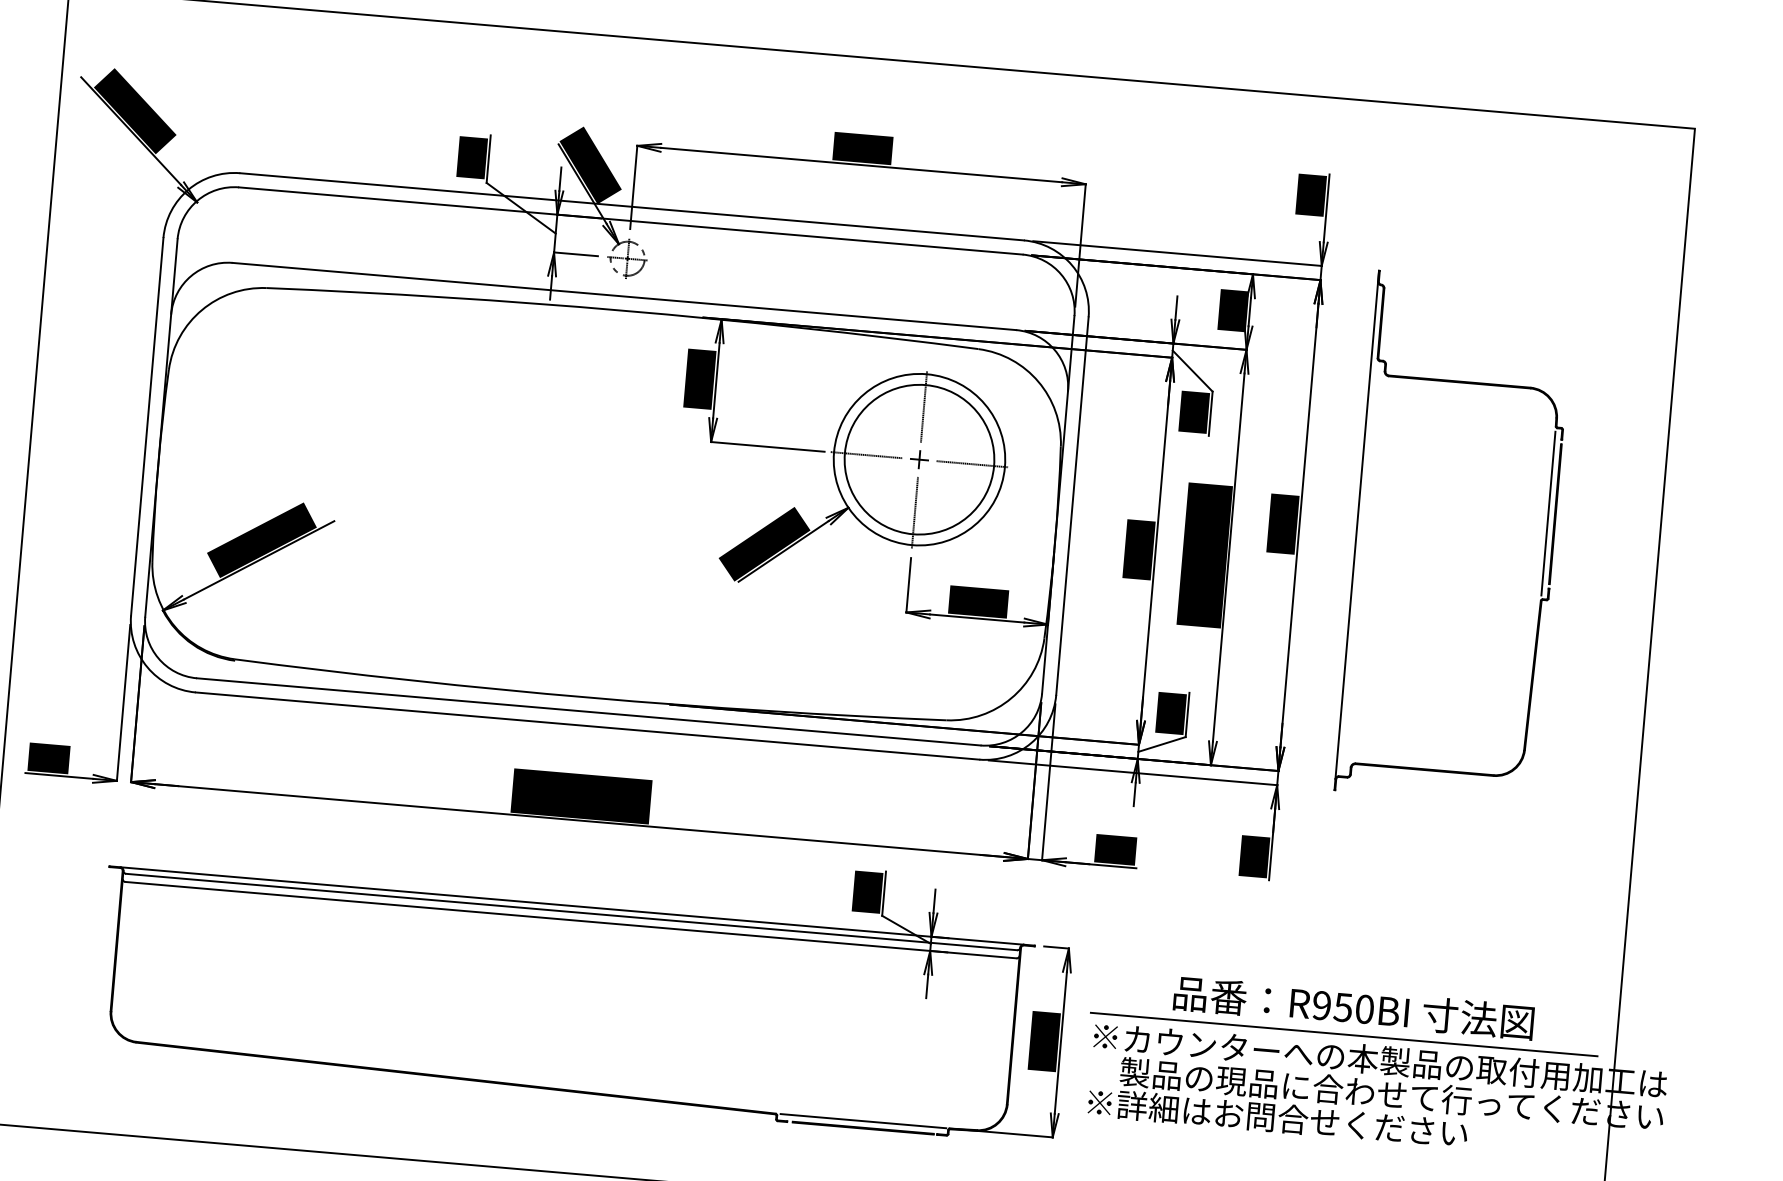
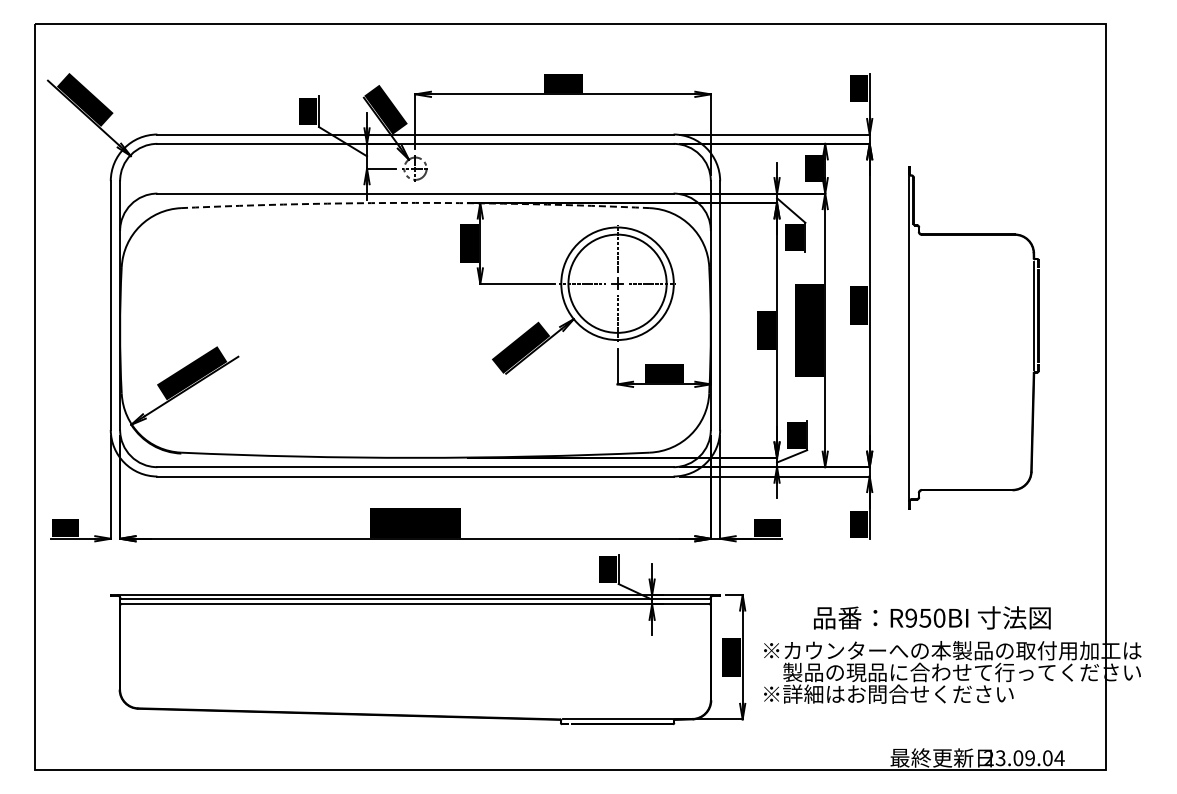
arc: (623, 310) -> (415, 202), solid -> dashed
part: (1454, 538) -> (973, 337), moved
line: (1344, 1034) -> (927, 635), removed

